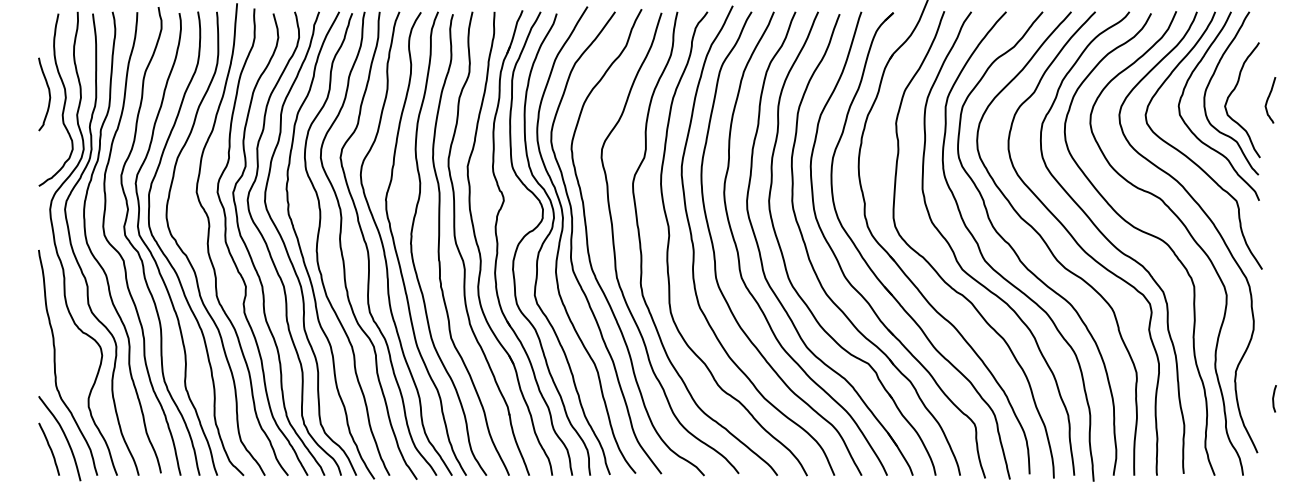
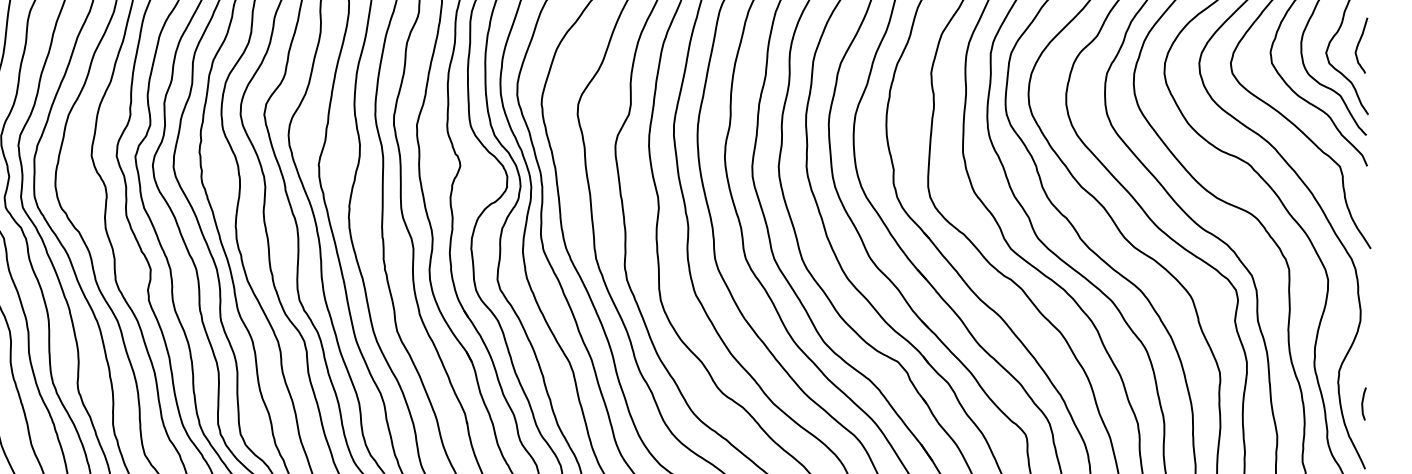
curve: (1268, 100) -> (1359, 45), moved
curve: (1274, 397) -> (1363, 402), moved

